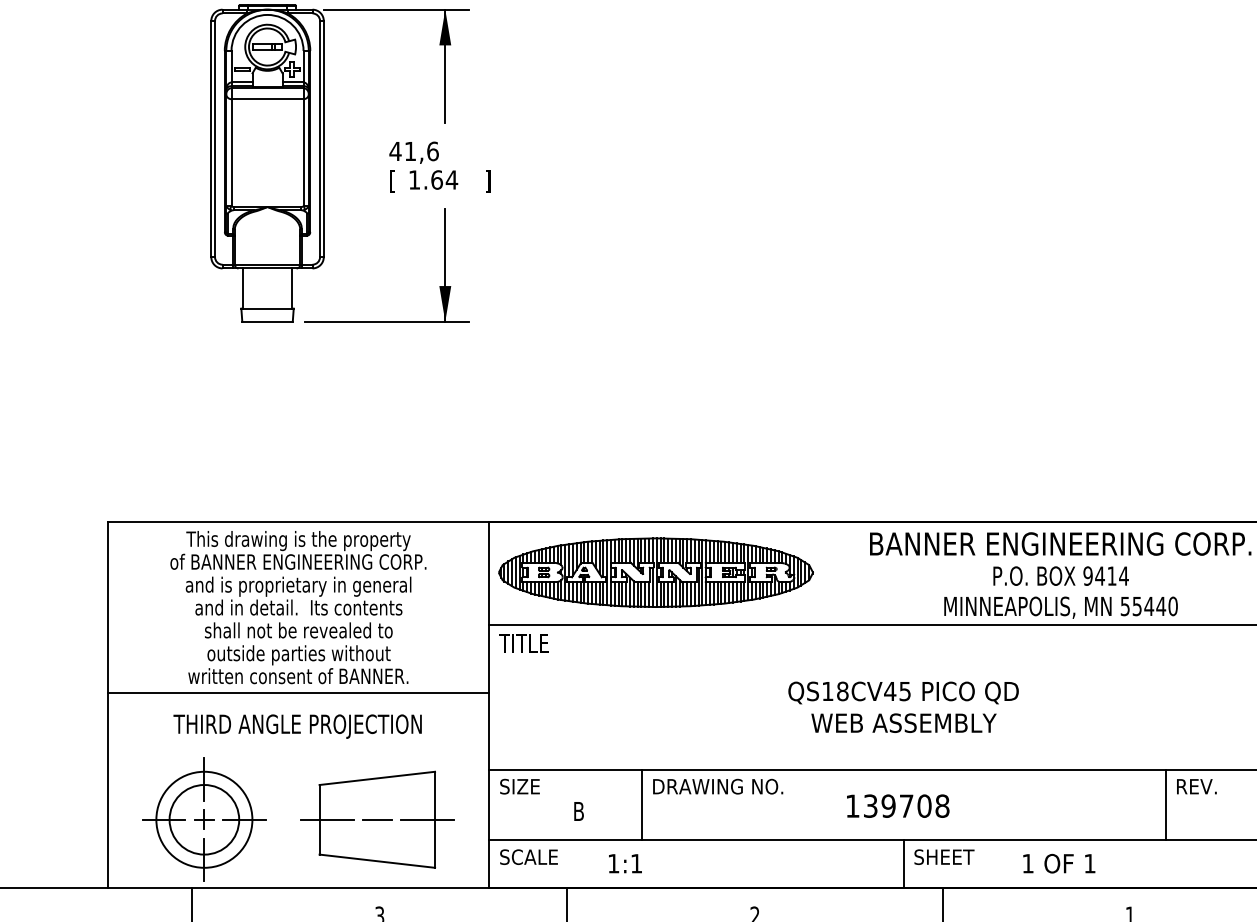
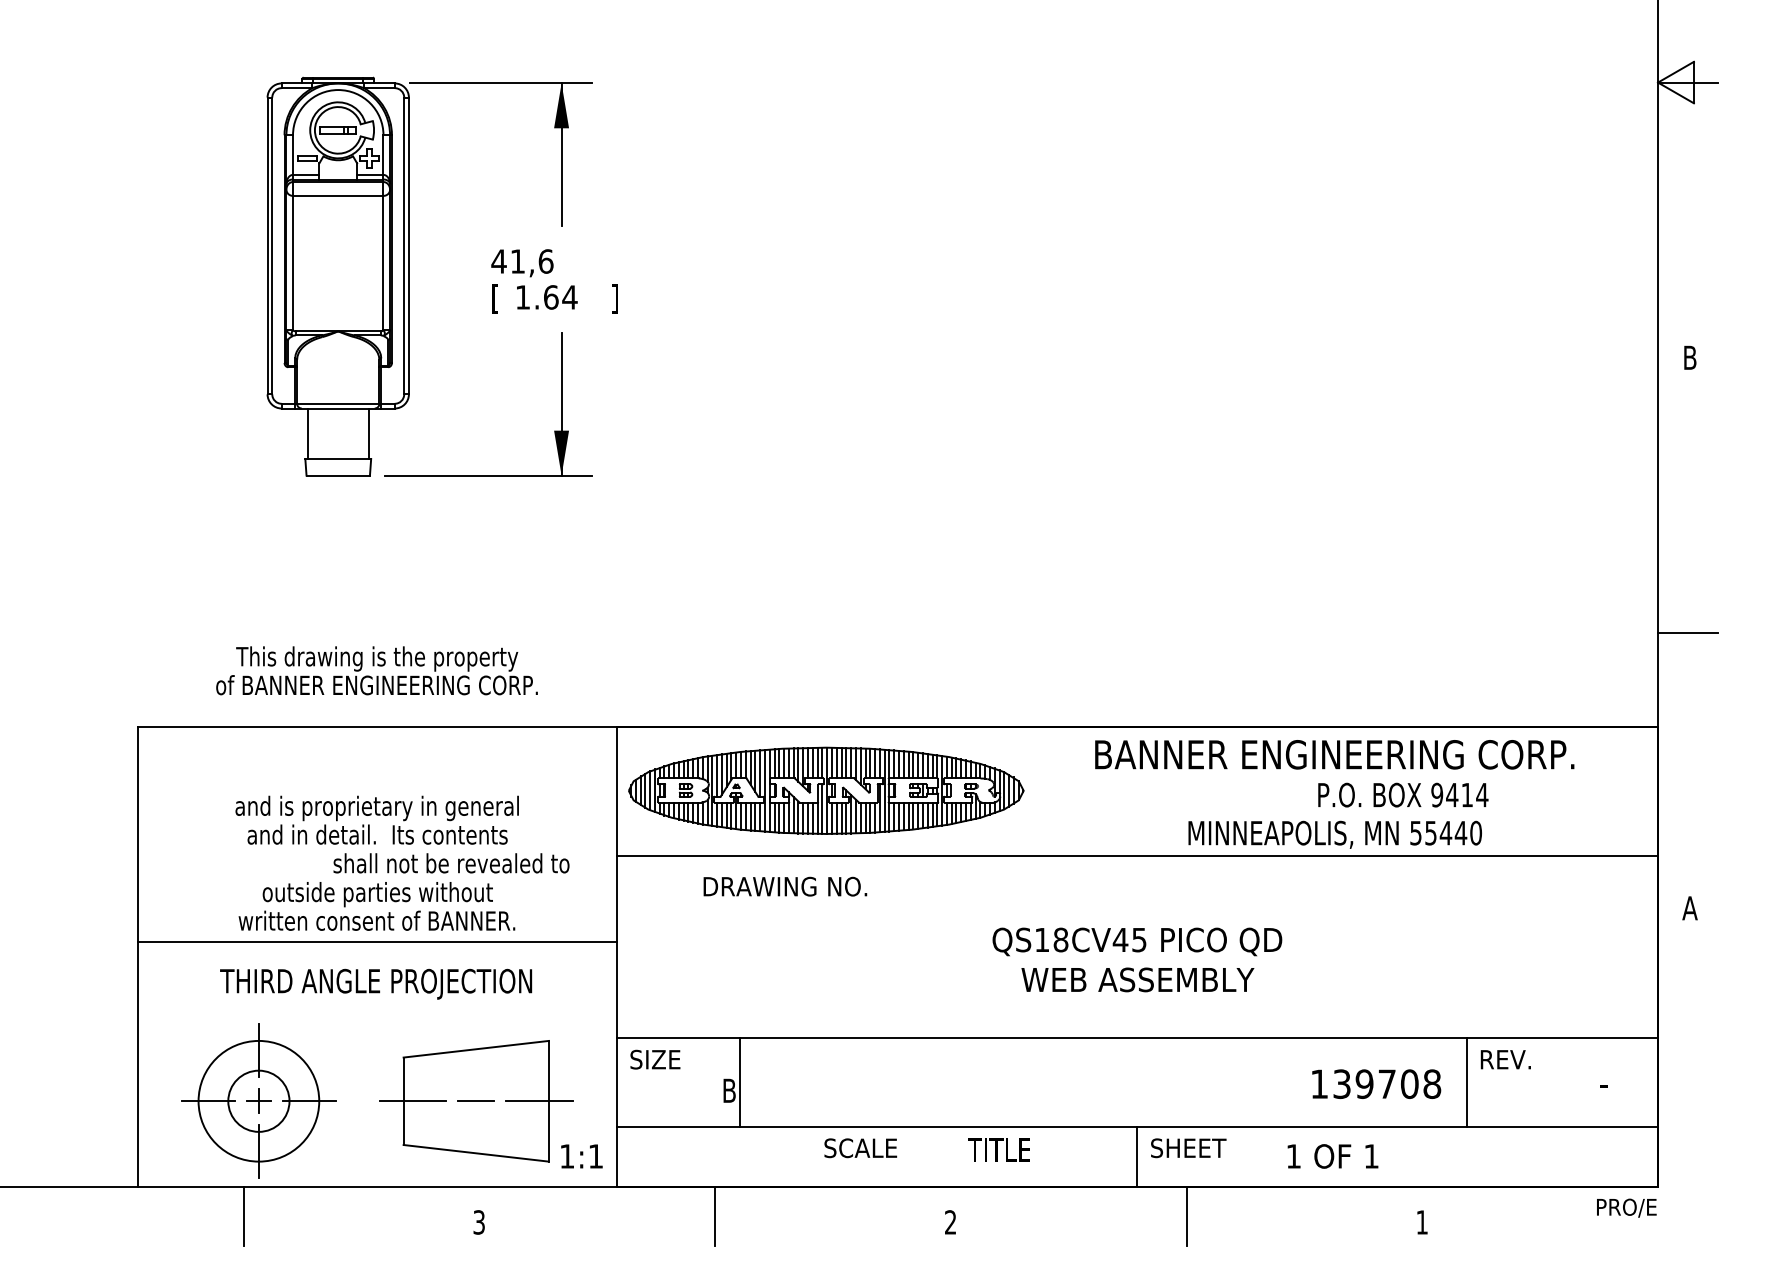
text: (297, 550) -> (376, 670), moved
text: (1061, 575) -> (1403, 794), moved
text: (298, 630) -> (451, 863), moved
text: (523, 643) -> (998, 1149), moved
text: (718, 786) -> (785, 886), moved
line: (641, 804) -> (740, 1082), moved
text: (898, 805) -> (1376, 1083), moved
circle: (204, 819) -> (258, 1101), size x0.7
text: (528, 857) -> (860, 1148), moved
text: (625, 863) -> (581, 1156), moved

